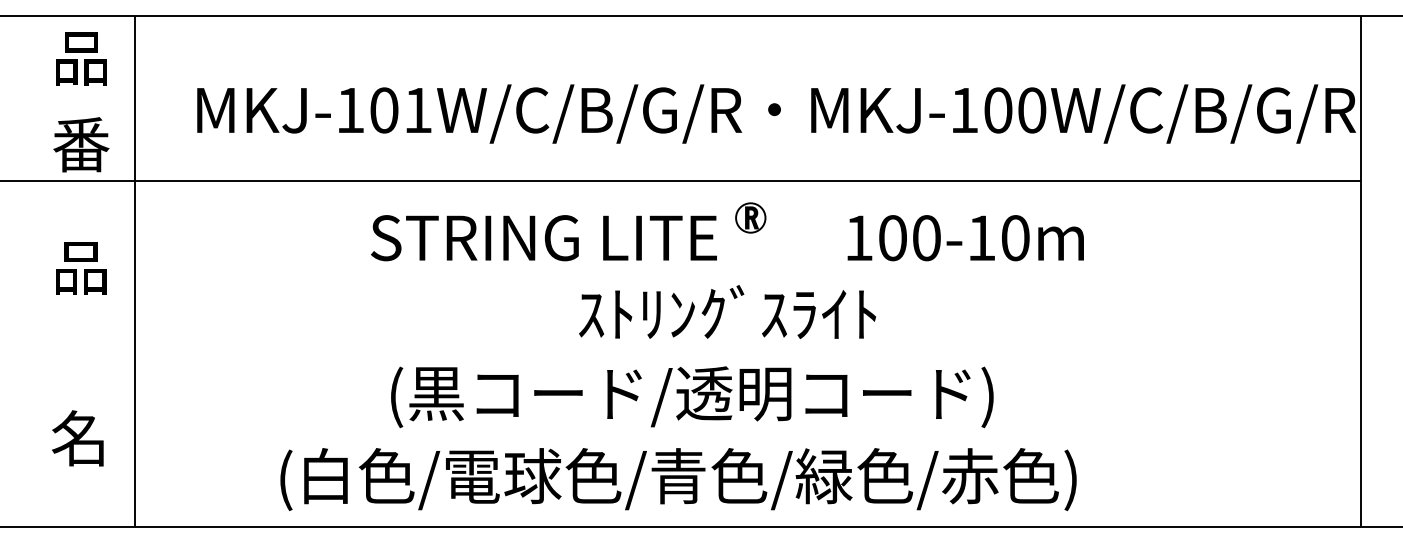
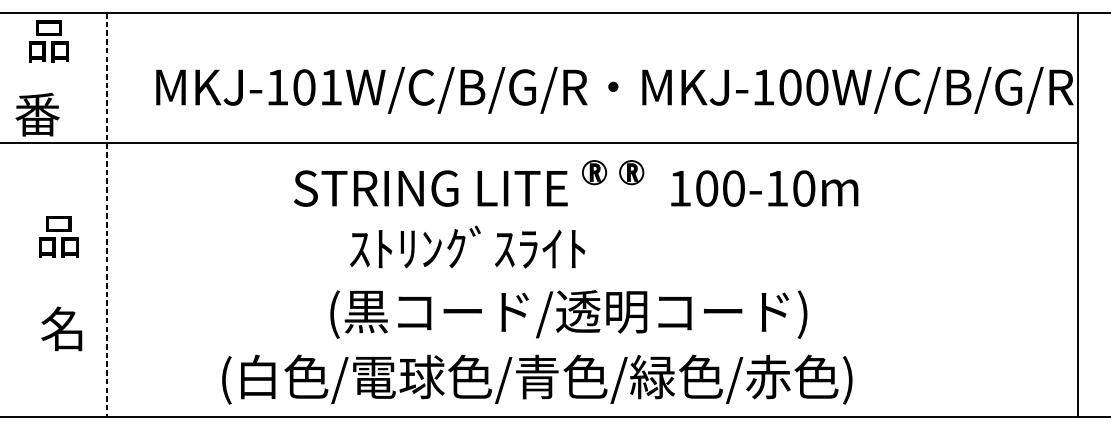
part: (81, 58) -> (48, 40), moved
part: (81, 144) -> (37, 114), moved
part: (797, 217) -> (631, 172), added
part: (81, 268) -> (59, 237), moved
line: (134, 272) -> (106, 215), solid -> dashed
text: (727, 311) -> (467, 246), moved
text: (692, 397) -> (568, 314), moved
part: (77, 438) -> (61, 329), moved

